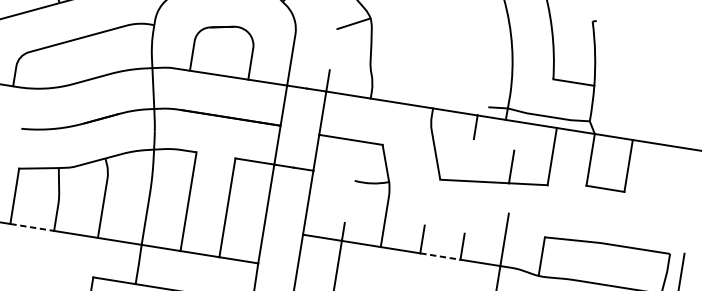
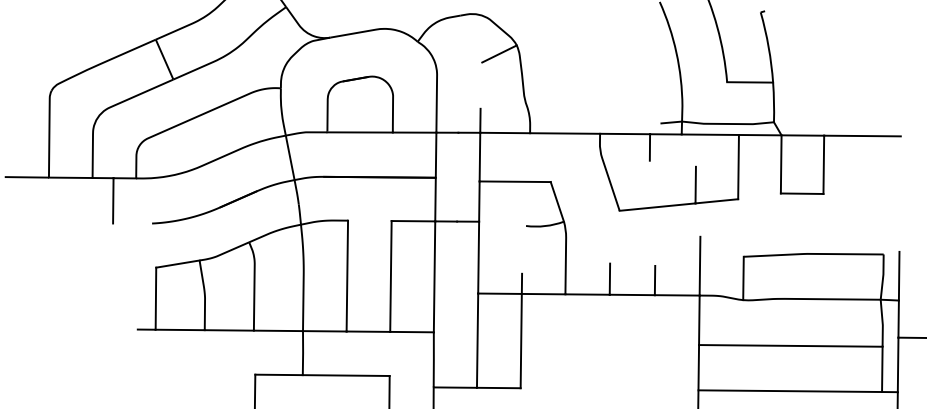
line: (32, 227) -> (180, 329), dashed -> solid
line: (440, 256) -> (632, 294), dashed -> solid

